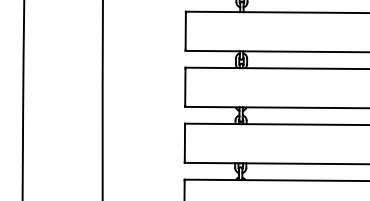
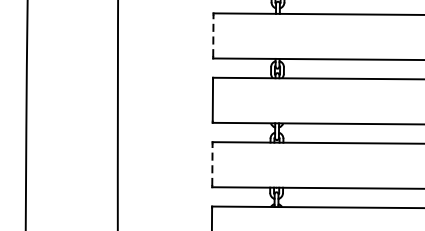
line: (185, 30) -> (213, 35), solid -> dashed
line: (184, 142) -> (211, 163), solid -> dashed

